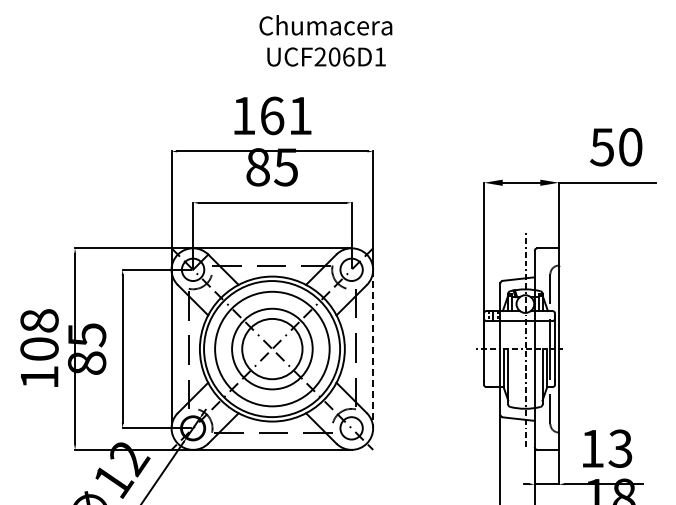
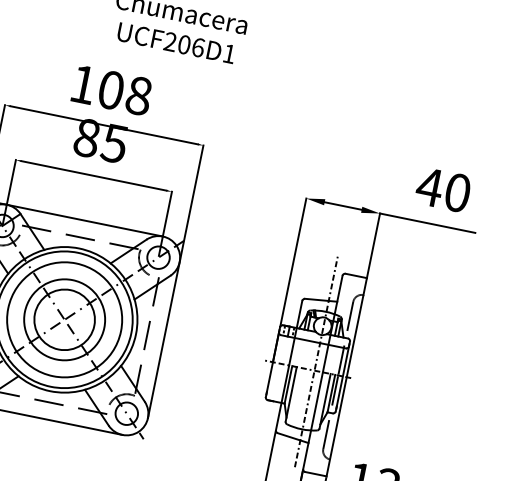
text: (286, 115) -> (125, 92), 161 -> 108
text: (601, 147) -> (428, 187), 50 -> 40
line: (373, 349) -> (164, 340), dashed -> solid

